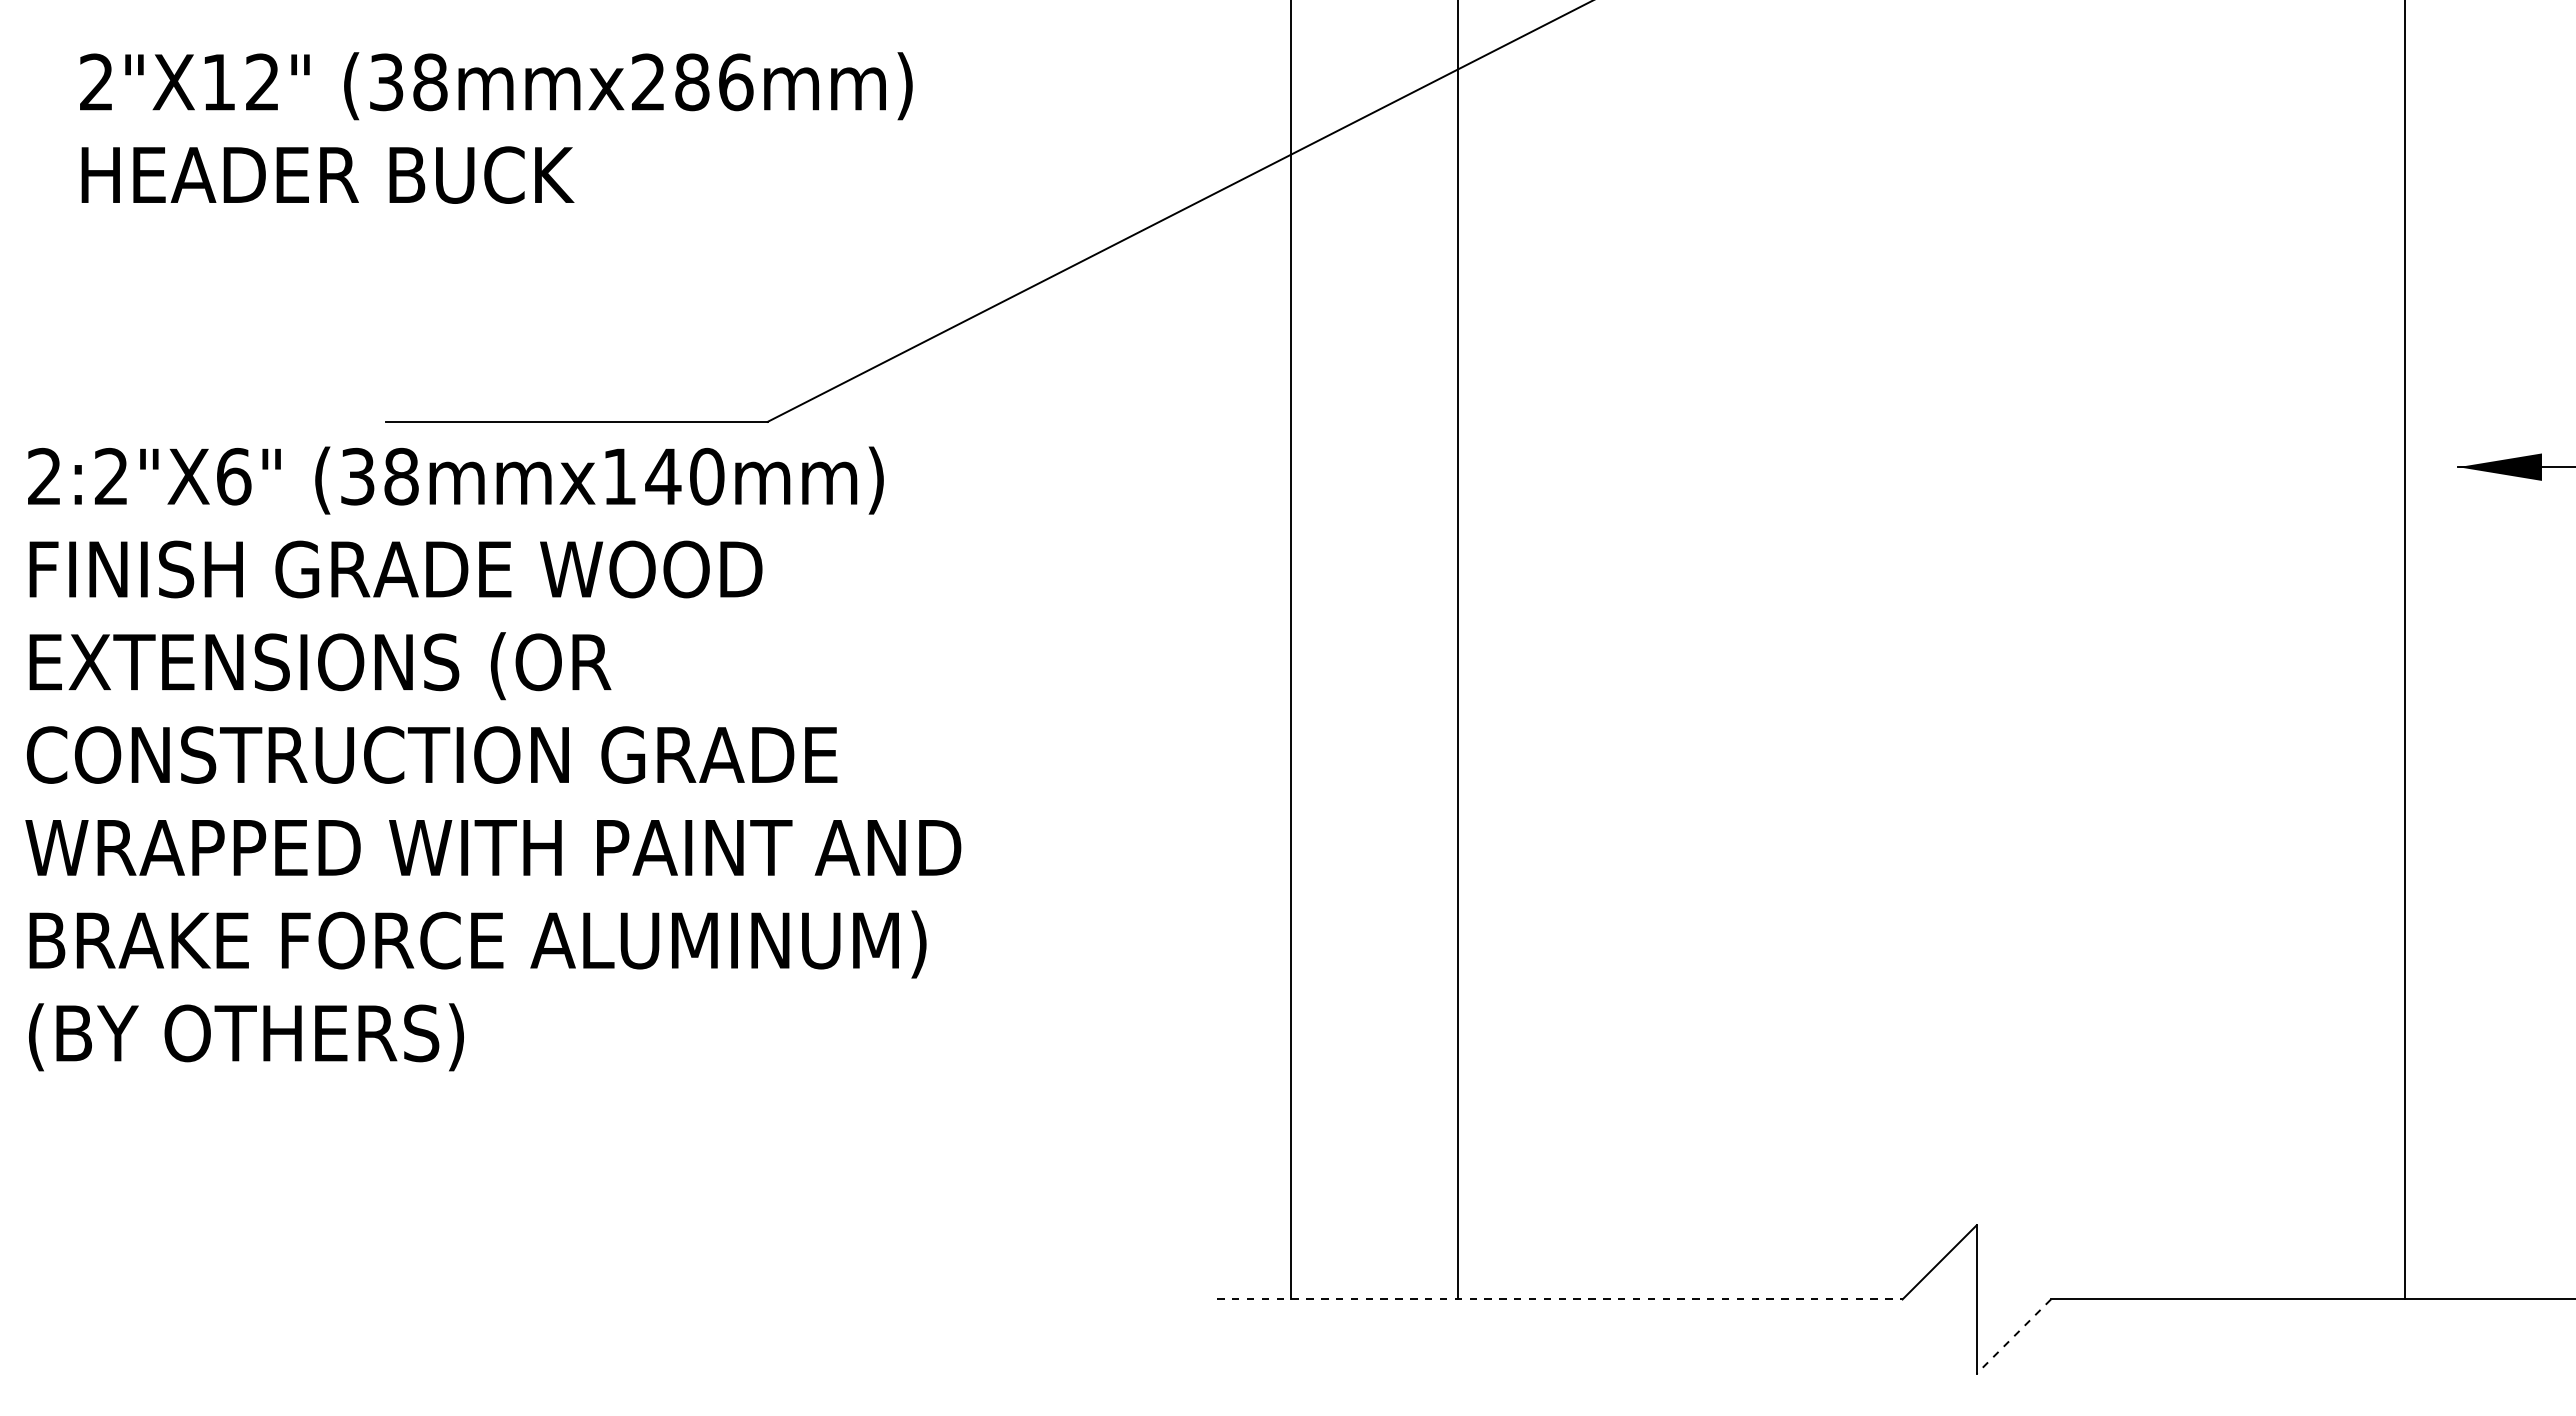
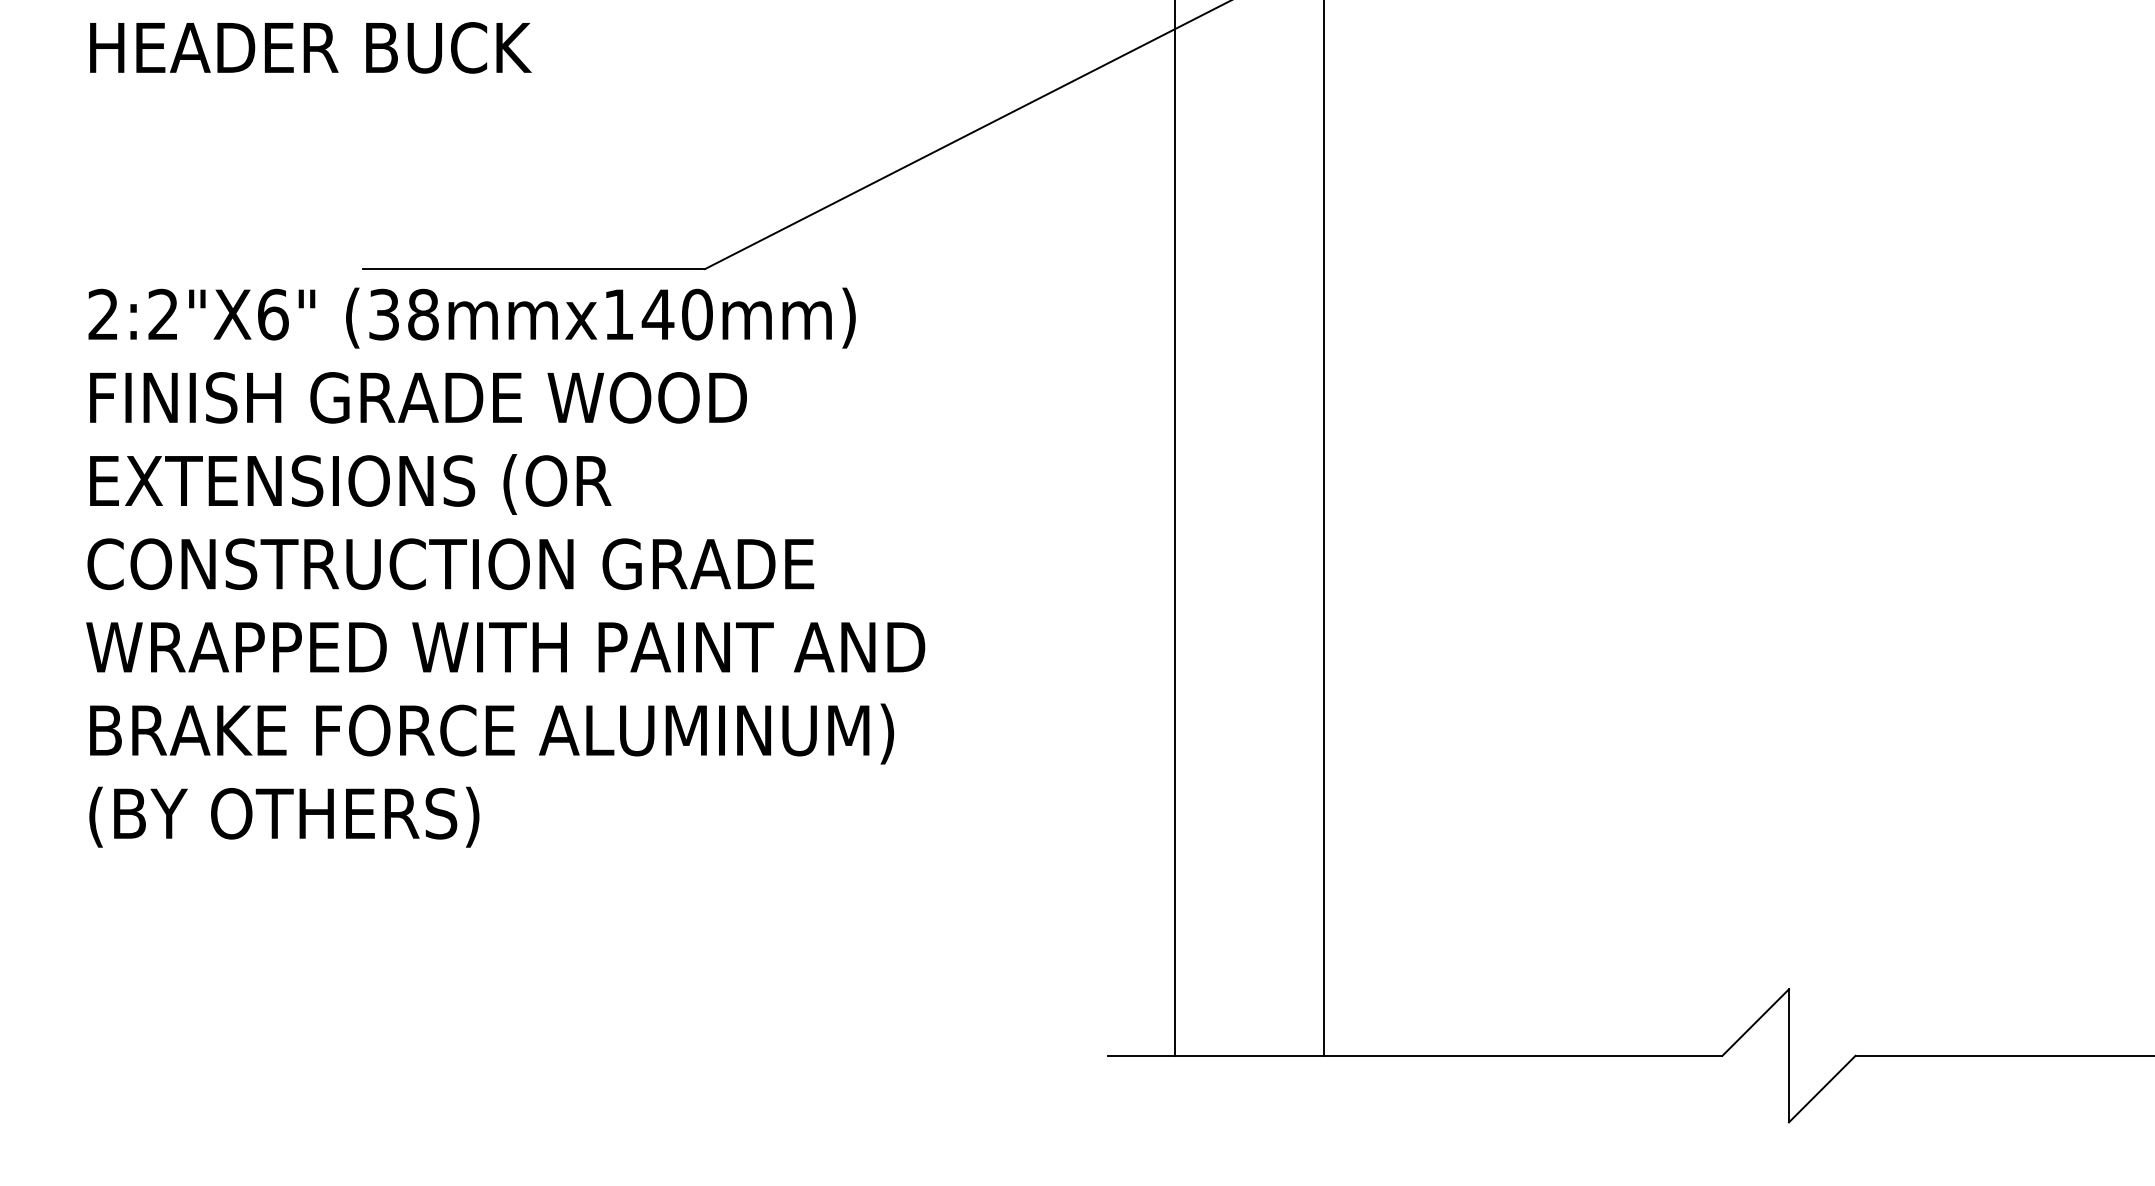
text: (493, 758) -> (505, 567), moved
line: (1559, 1299) -> (1414, 1055), dashed -> solid
line: (2013, 1336) -> (1821, 1089), dashed -> solid

